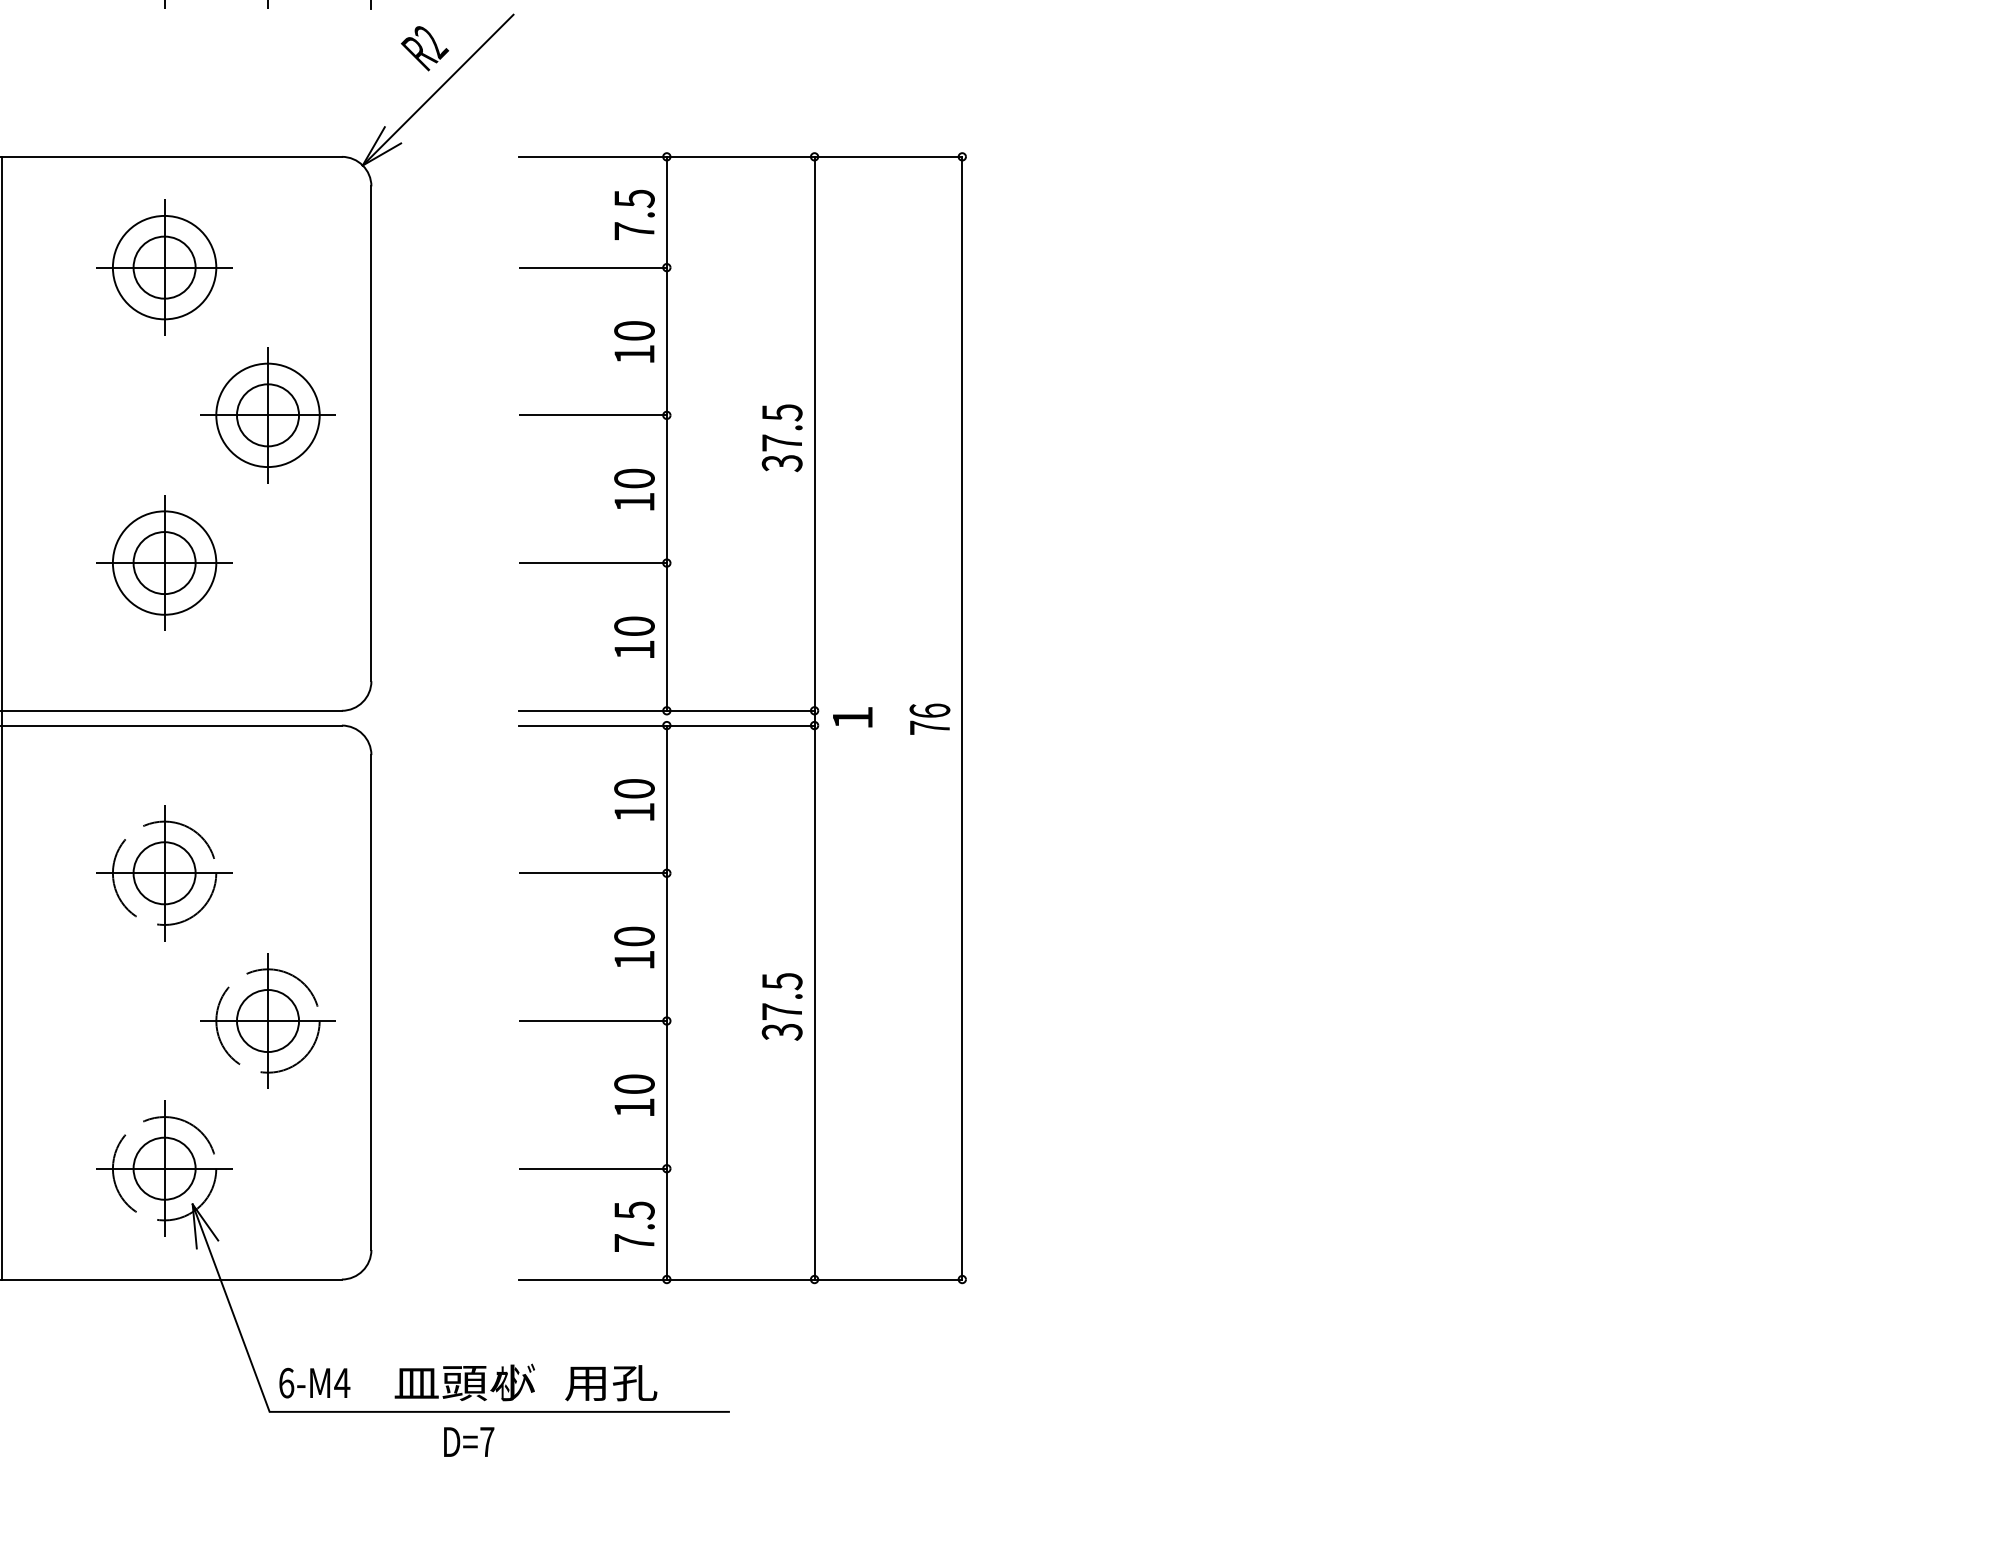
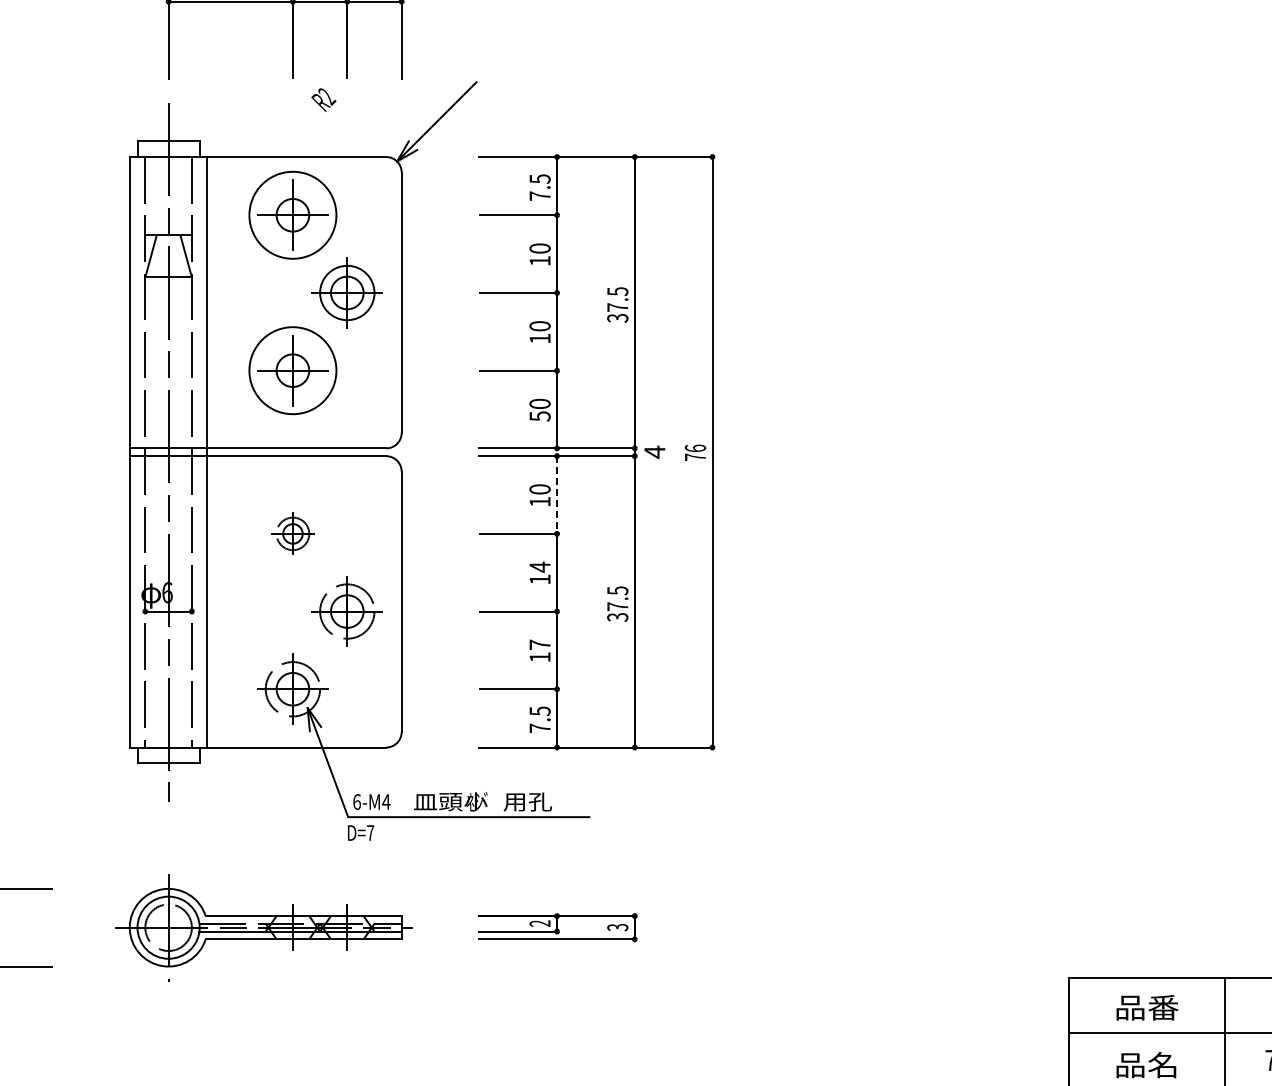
text: (424, 47) -> (323, 99), moved
circle: (163, 268) -> (292, 215), size x1.6
circle: (163, 562) -> (292, 370), size x1.6
text: (633, 650) -> (539, 416), 10 -> 50
text: (852, 716) -> (654, 451), 1 -> 4
line: (667, 800) -> (557, 495), solid -> dashed
part: (163, 872) -> (292, 533), size x0.6
text: (633, 935) -> (539, 566), 10 -> 14
text: (633, 1083) -> (539, 644), 10 -> 17
text: (469, 1441) -> (361, 832), moved

